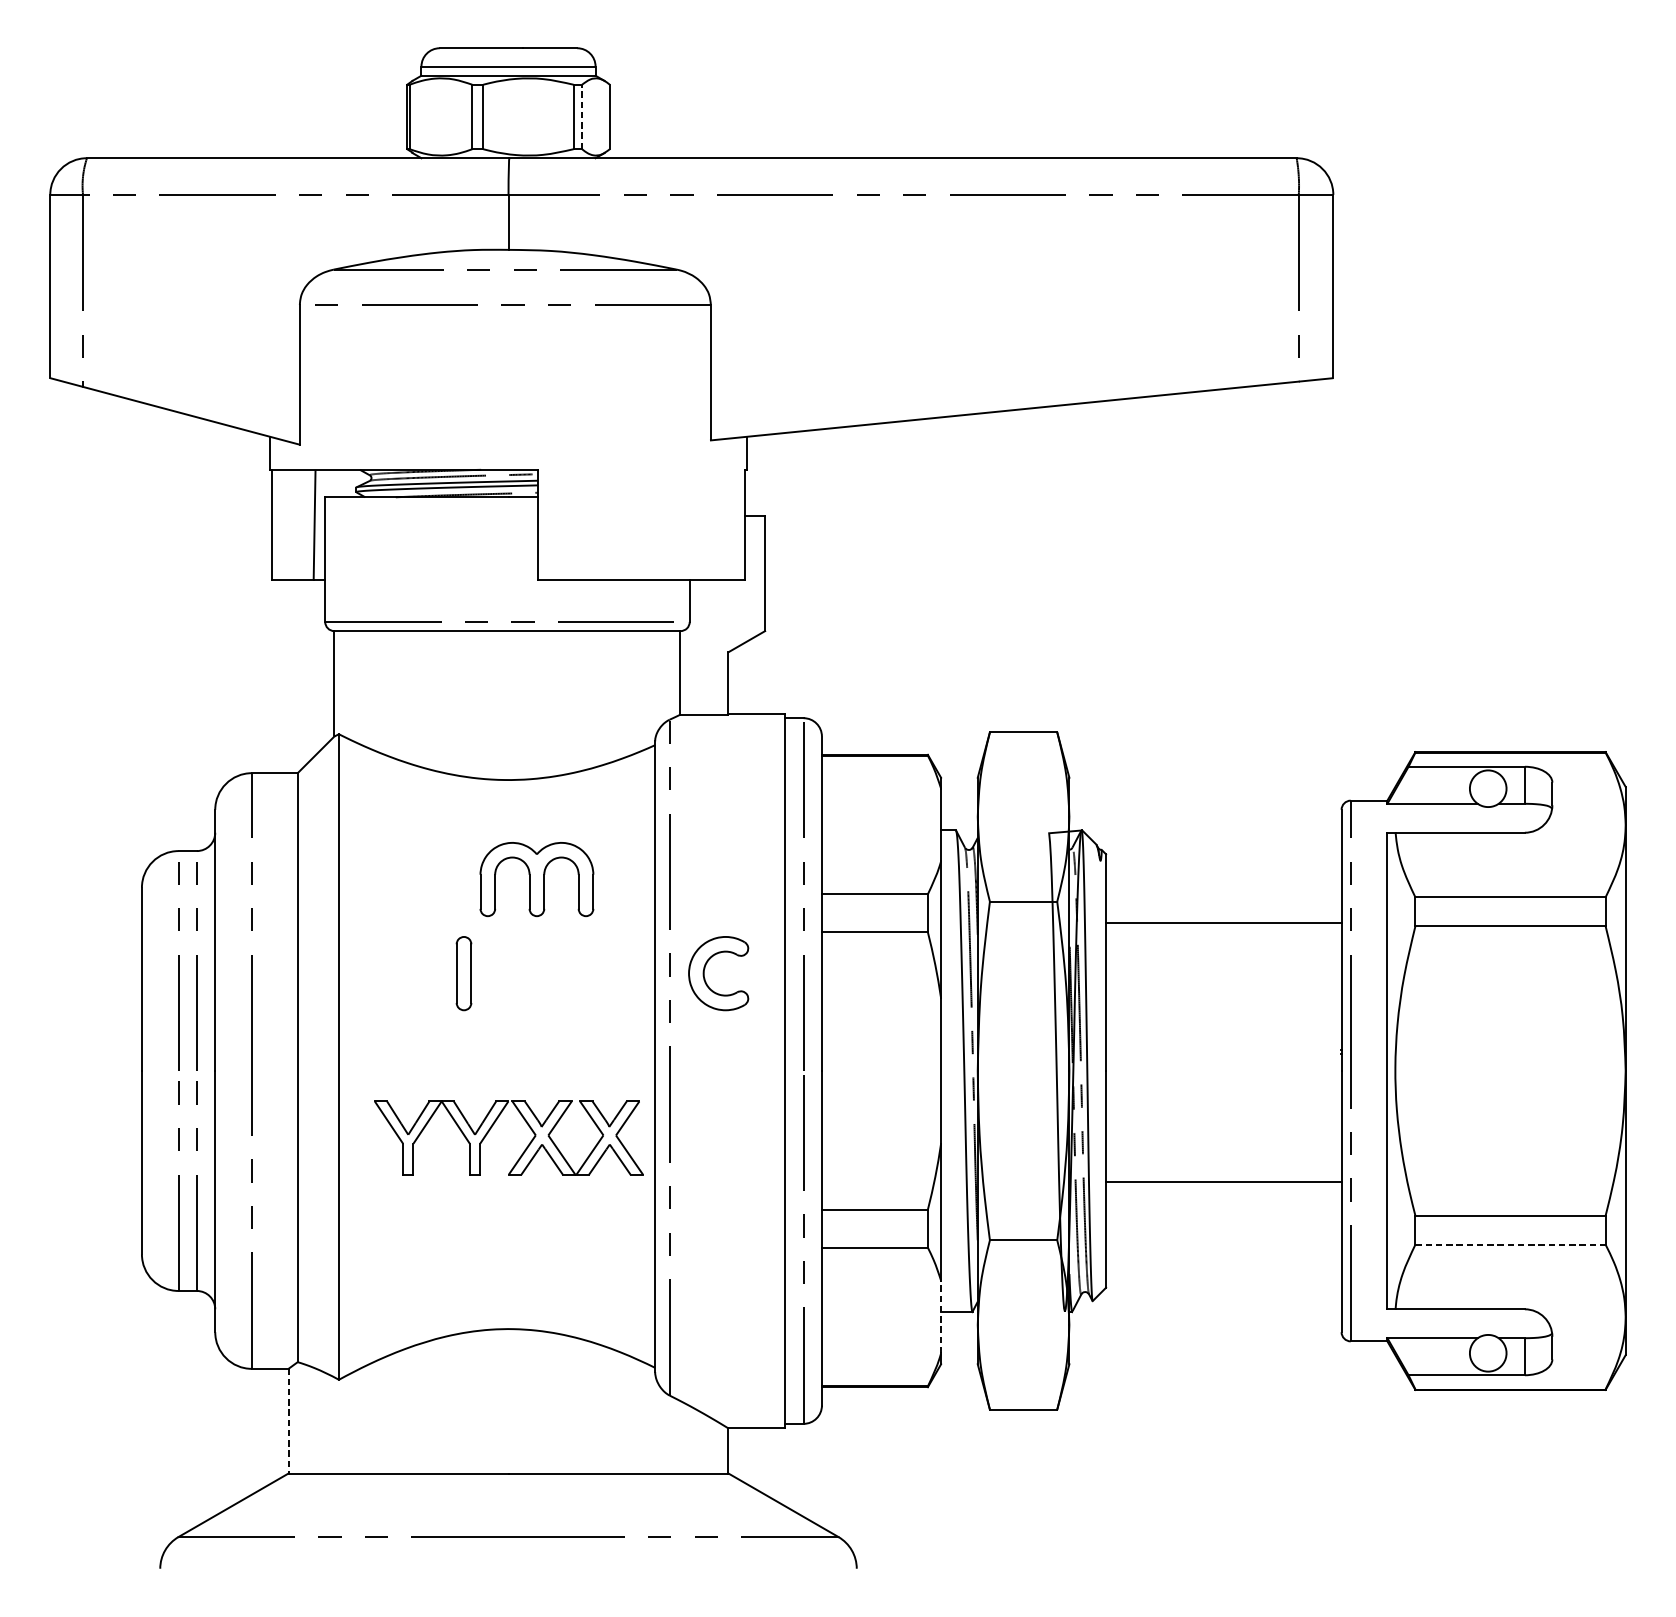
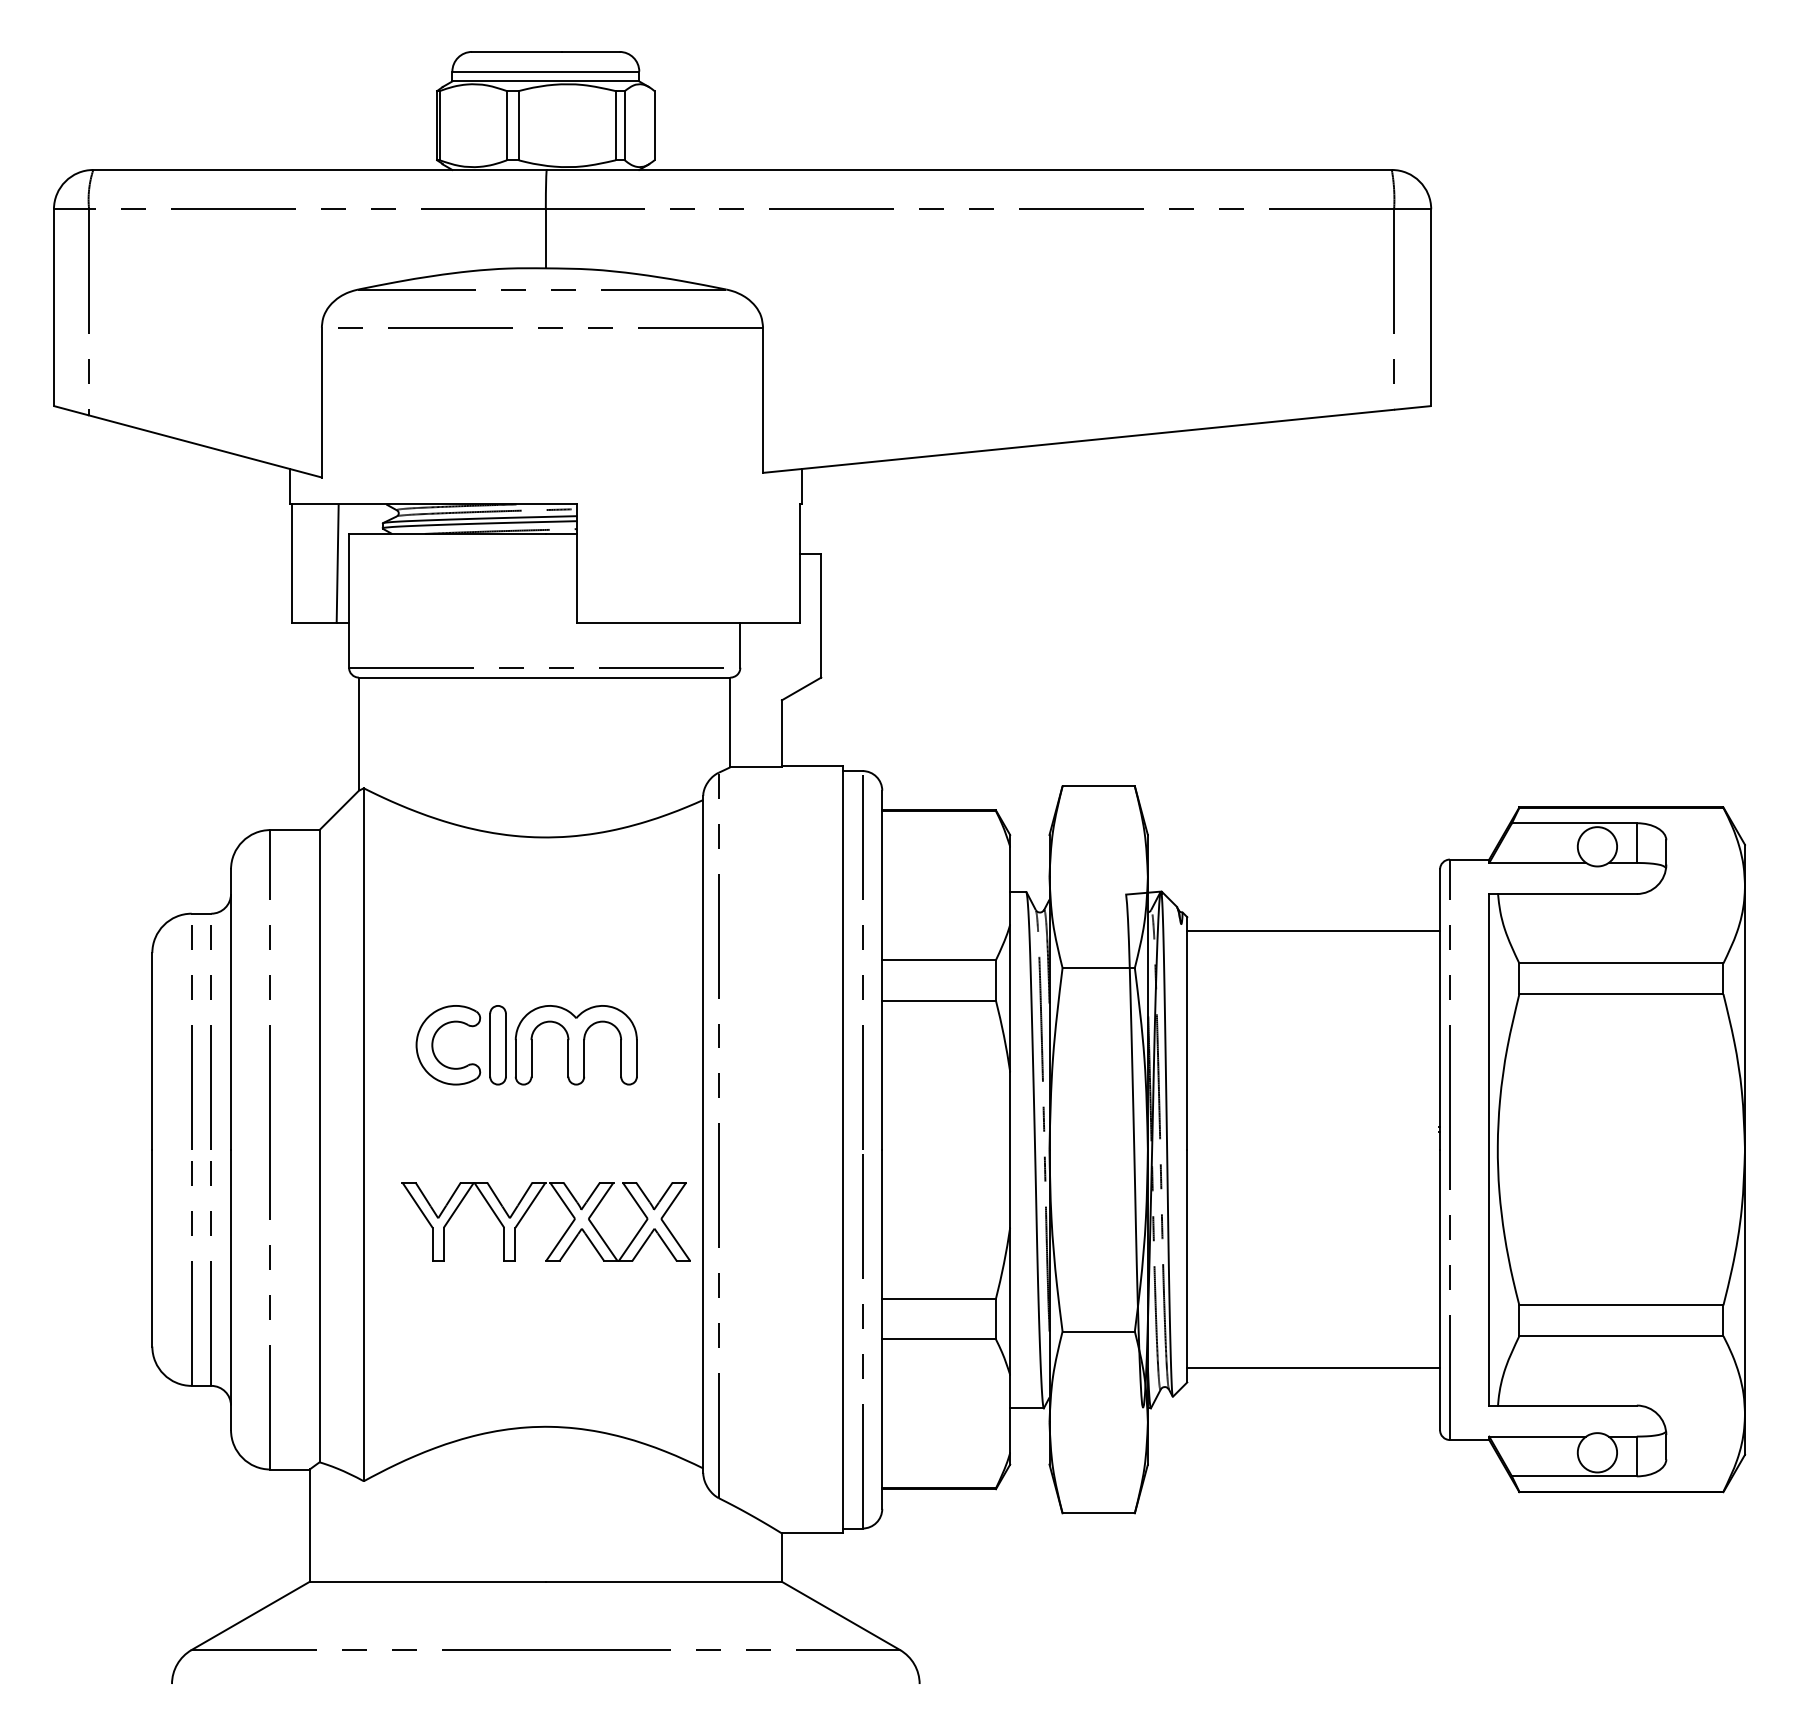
line: (581, 116) -> (624, 125), dashed -> solid
part: (536, 879) -> (575, 1045), moved
line: (1223, 922) -> (1313, 931), moved
part: (704, 973) -> (433, 1045), moved
line: (1223, 1182) -> (1313, 1368), moved
line: (1510, 1244) -> (1621, 1336), dashed -> solid
line: (941, 1316) -> (1010, 1413), dashed -> solid
line: (288, 1421) -> (309, 1525), dashed -> solid

